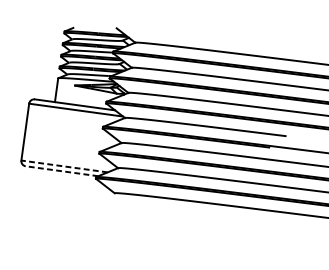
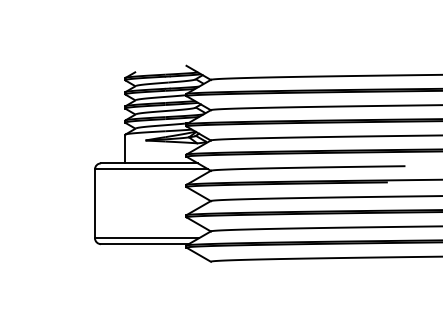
line: (64, 166) -> (146, 238), dashed -> solid
line: (61, 171) -> (144, 244), dashed -> solid

